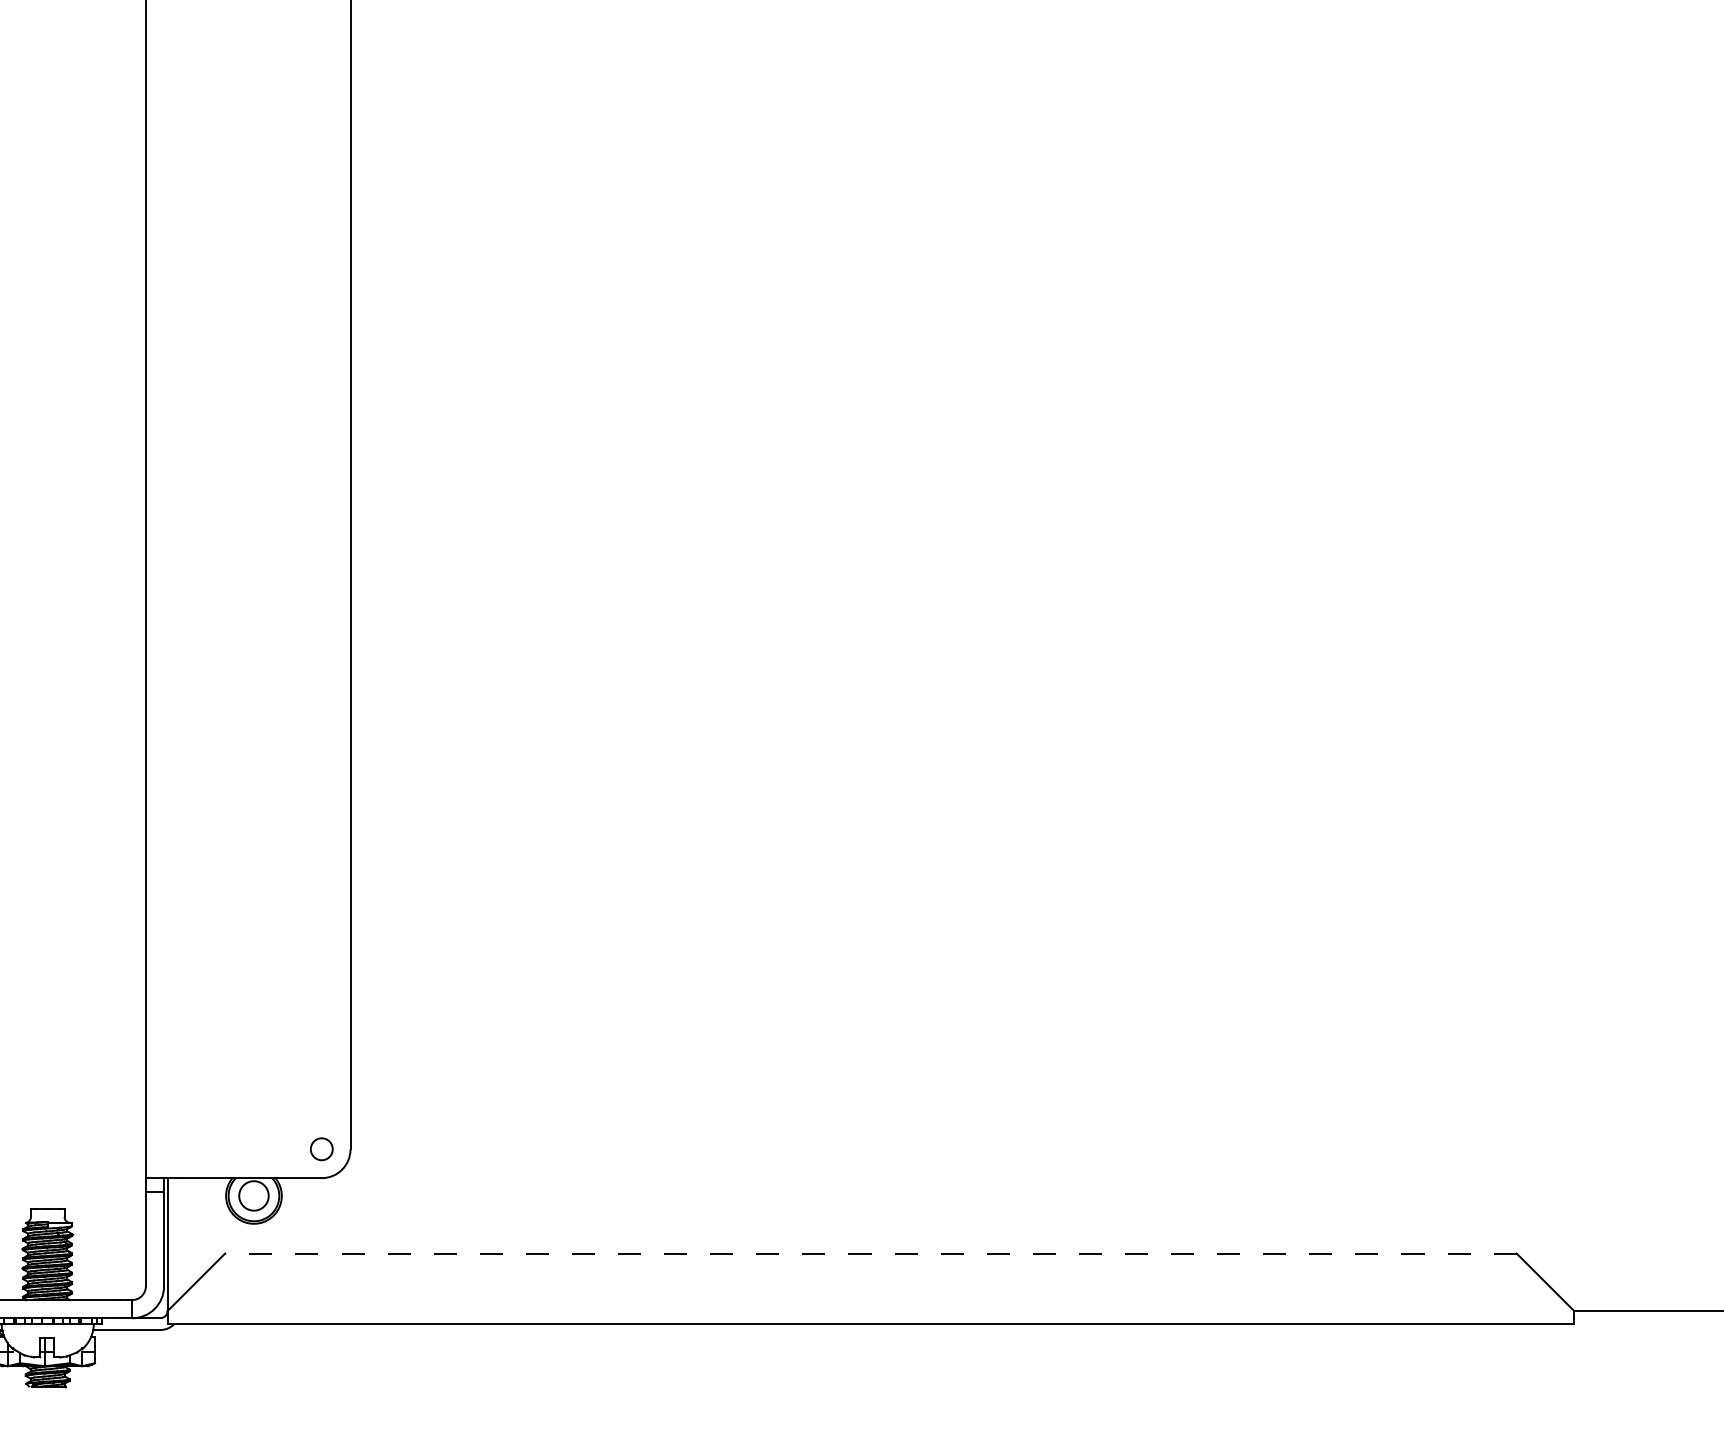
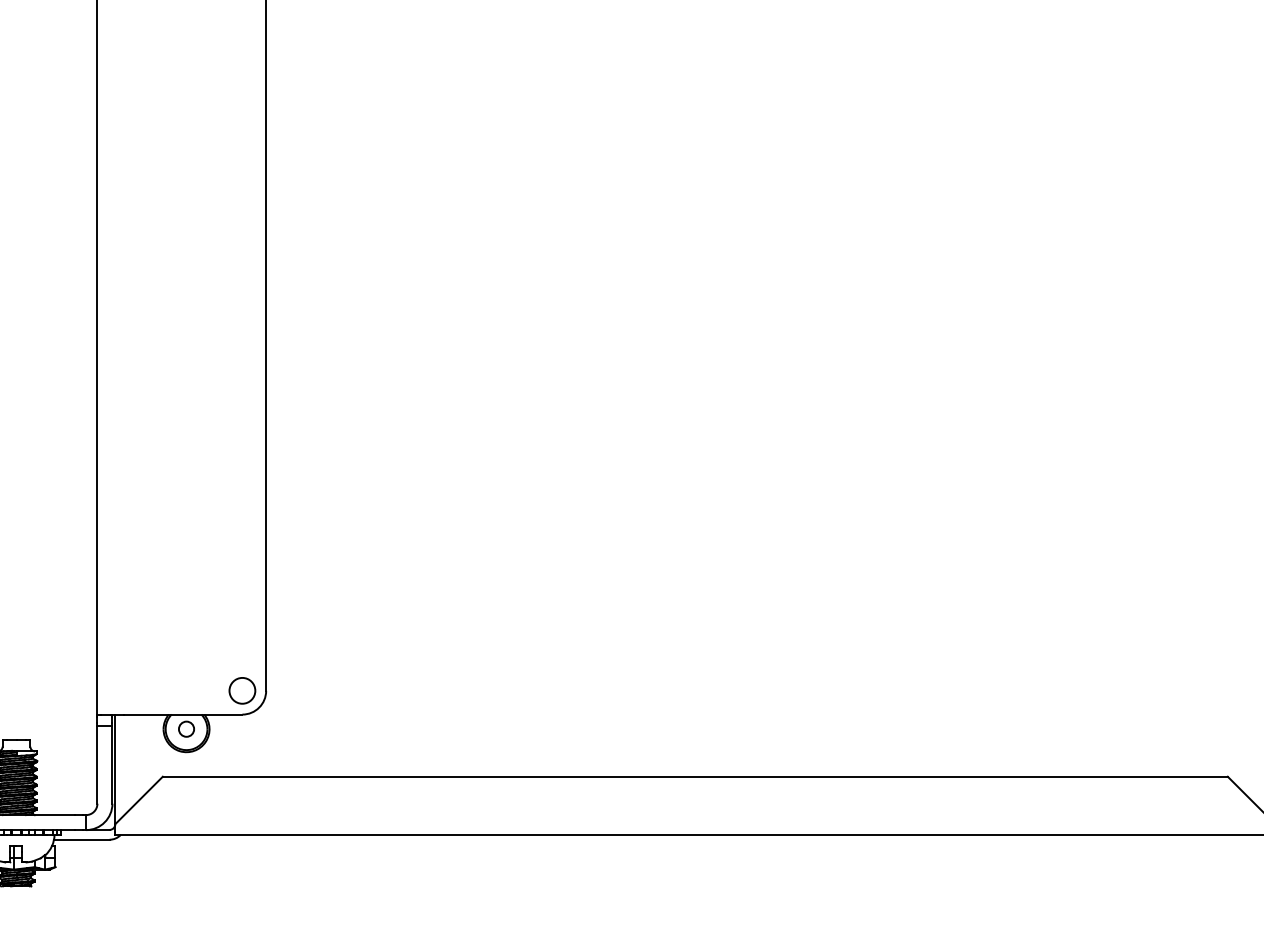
circle: (321, 1148) -> (242, 690), size x1.43
circle: (253, 1195) -> (186, 728), size x0.62
line: (870, 1253) -> (694, 776), dashed -> solid

